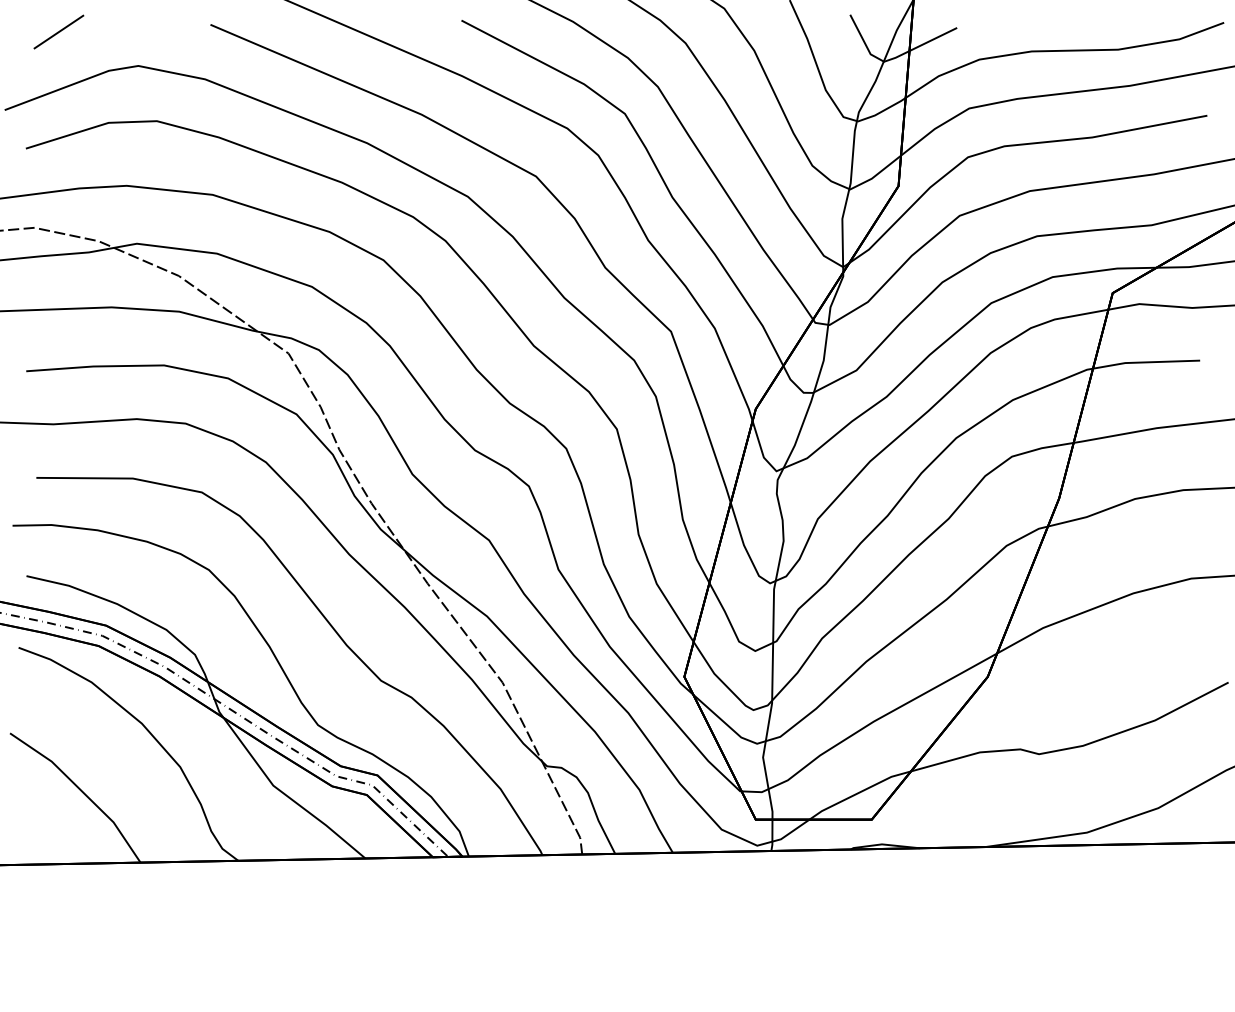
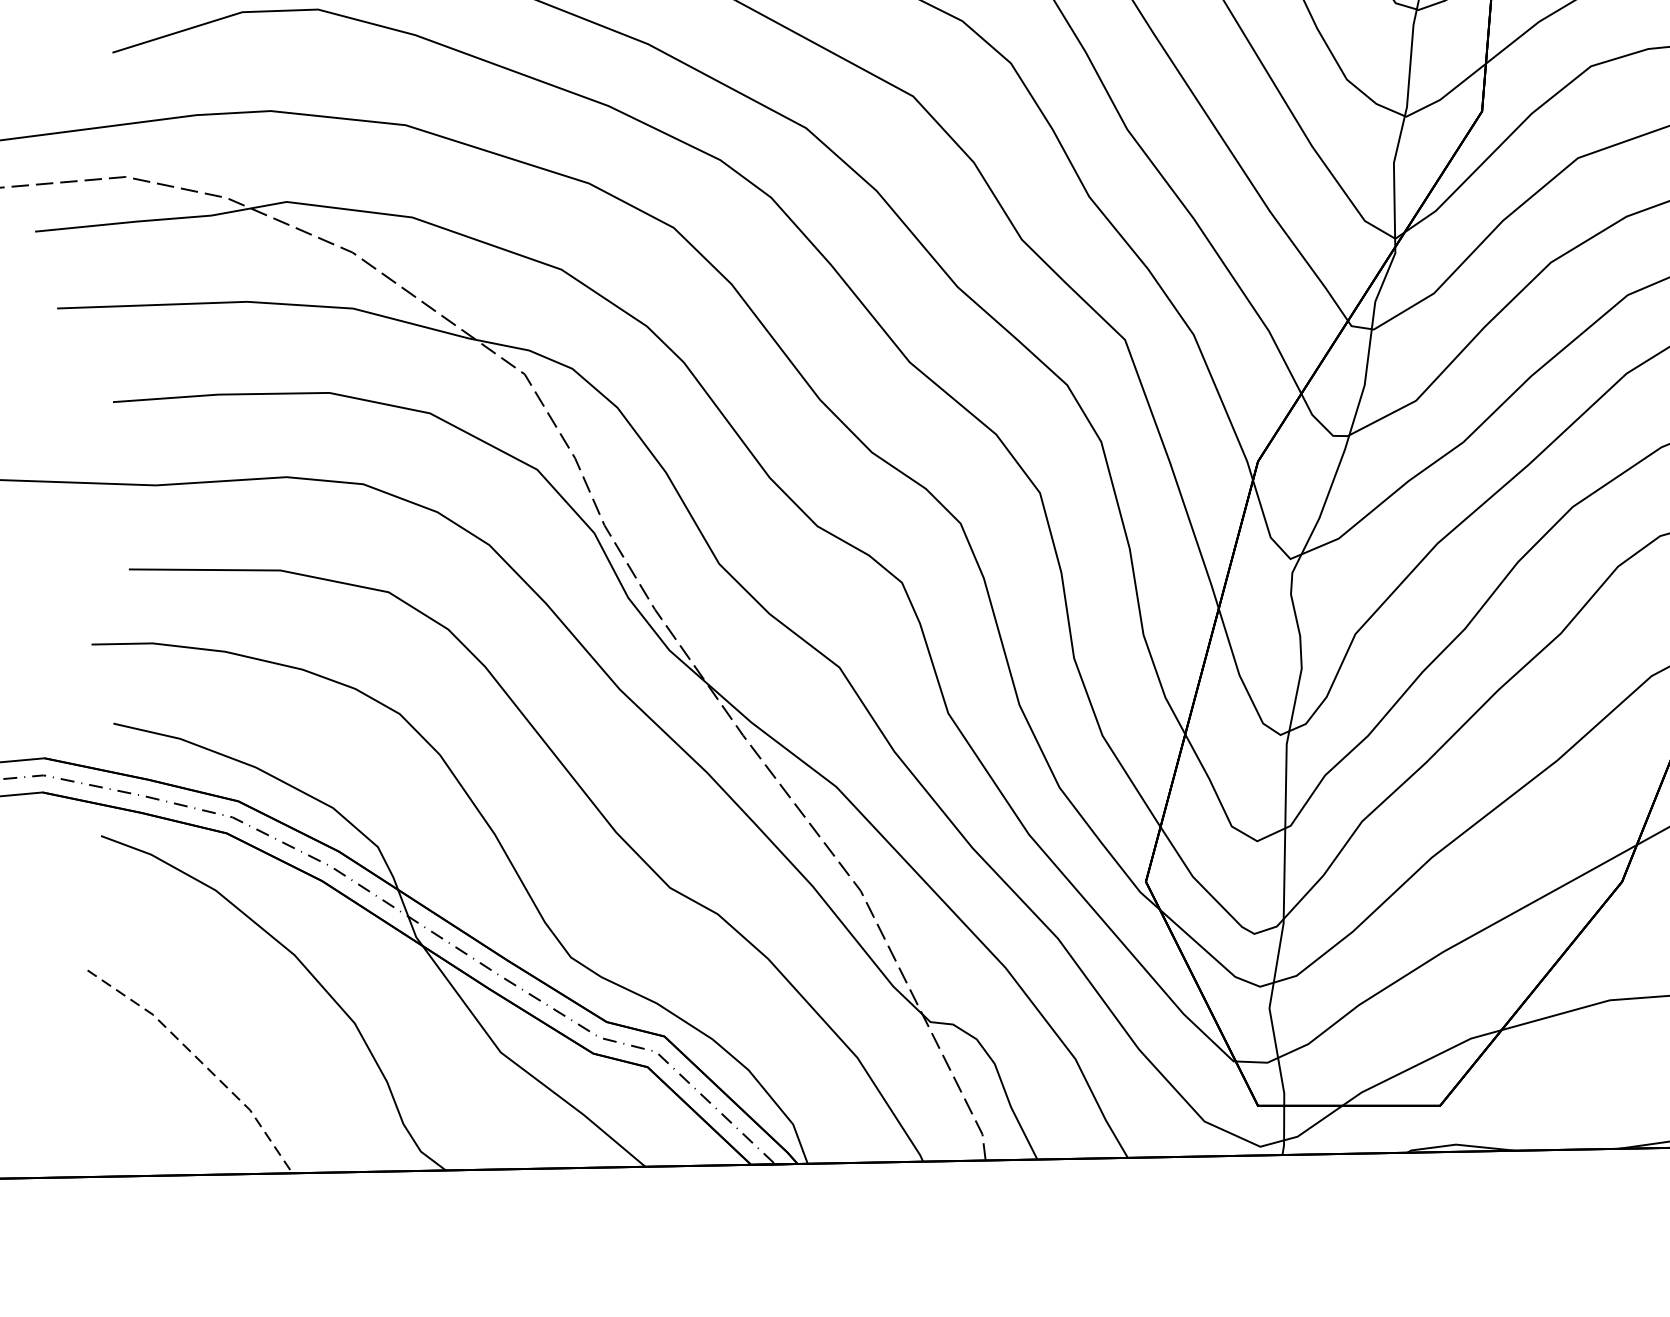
line: (82, 791) -> (201, 1061), solid -> dashed

